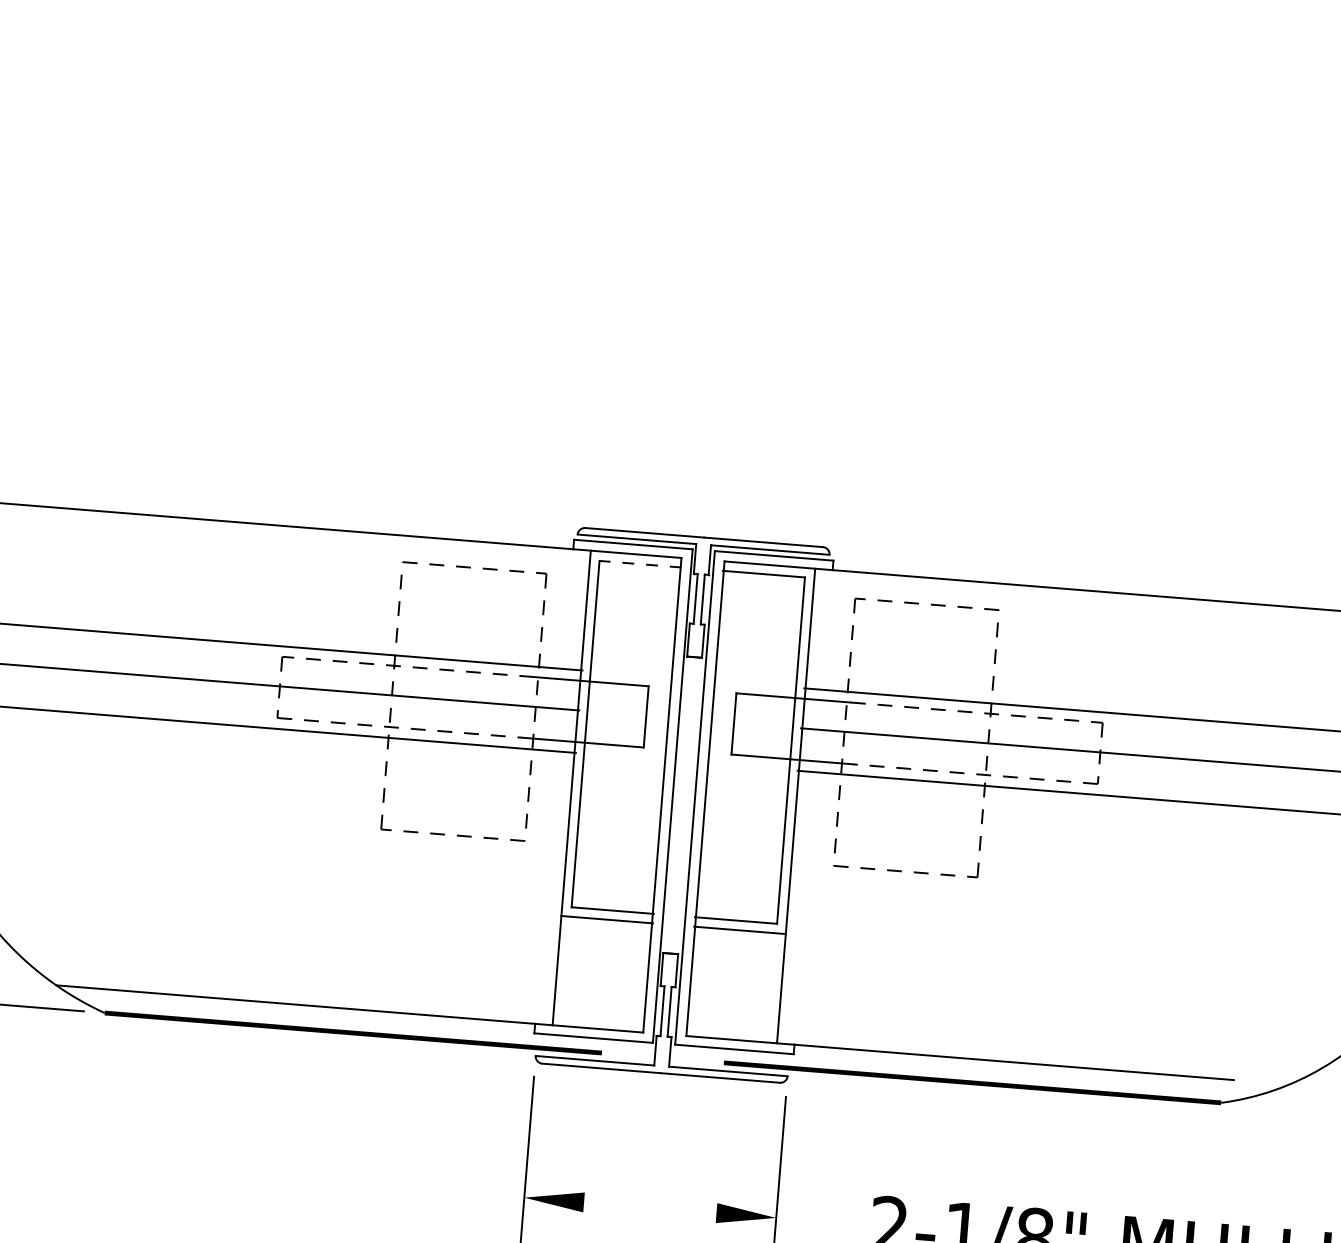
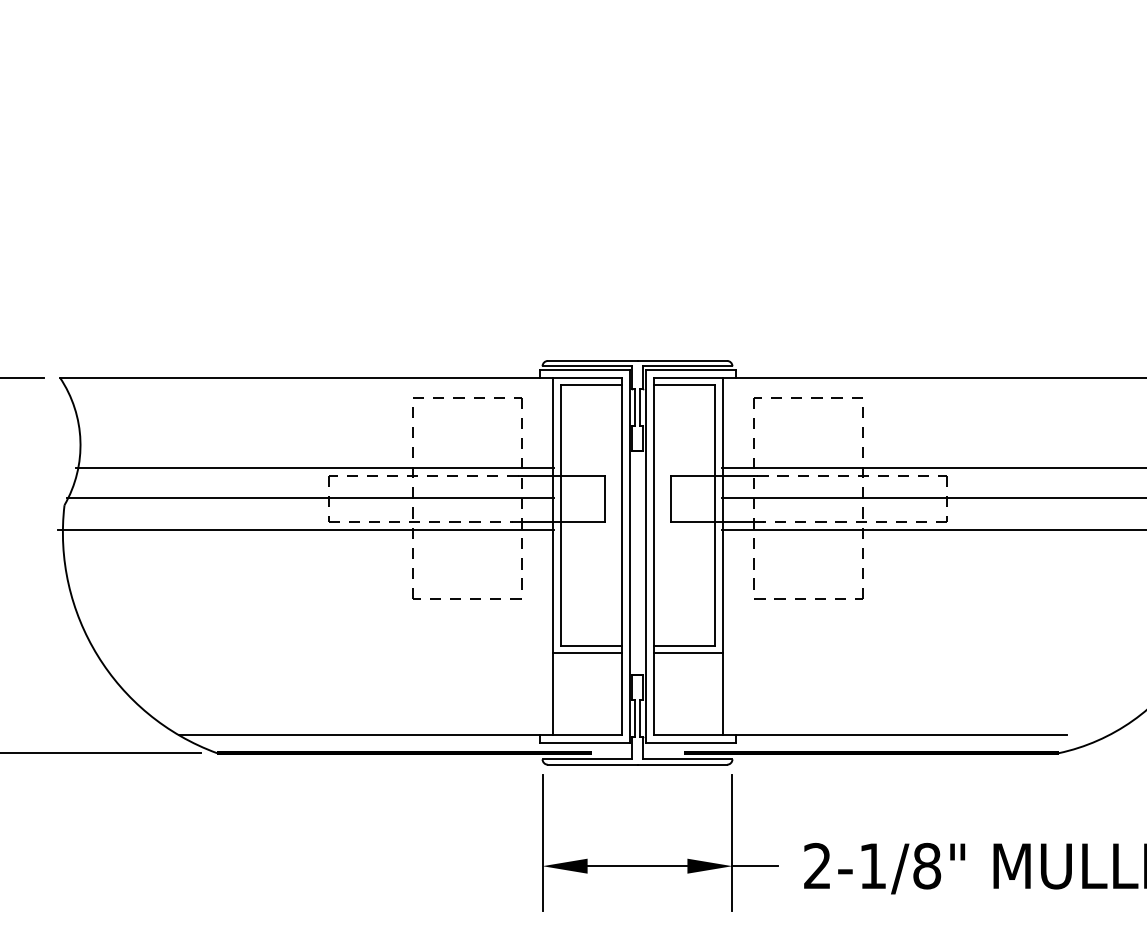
line: (640, 563) -> (591, 384), dashed -> solid
line: (650, 1208) -> (637, 866), added
line: (805, 1220) -> (754, 866), added

